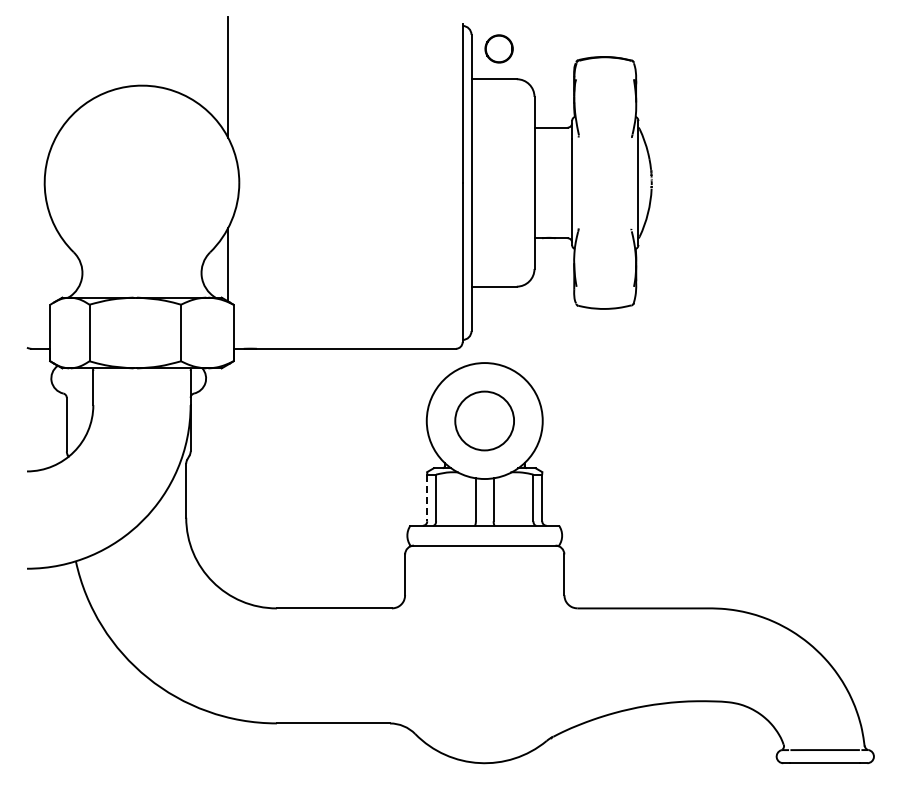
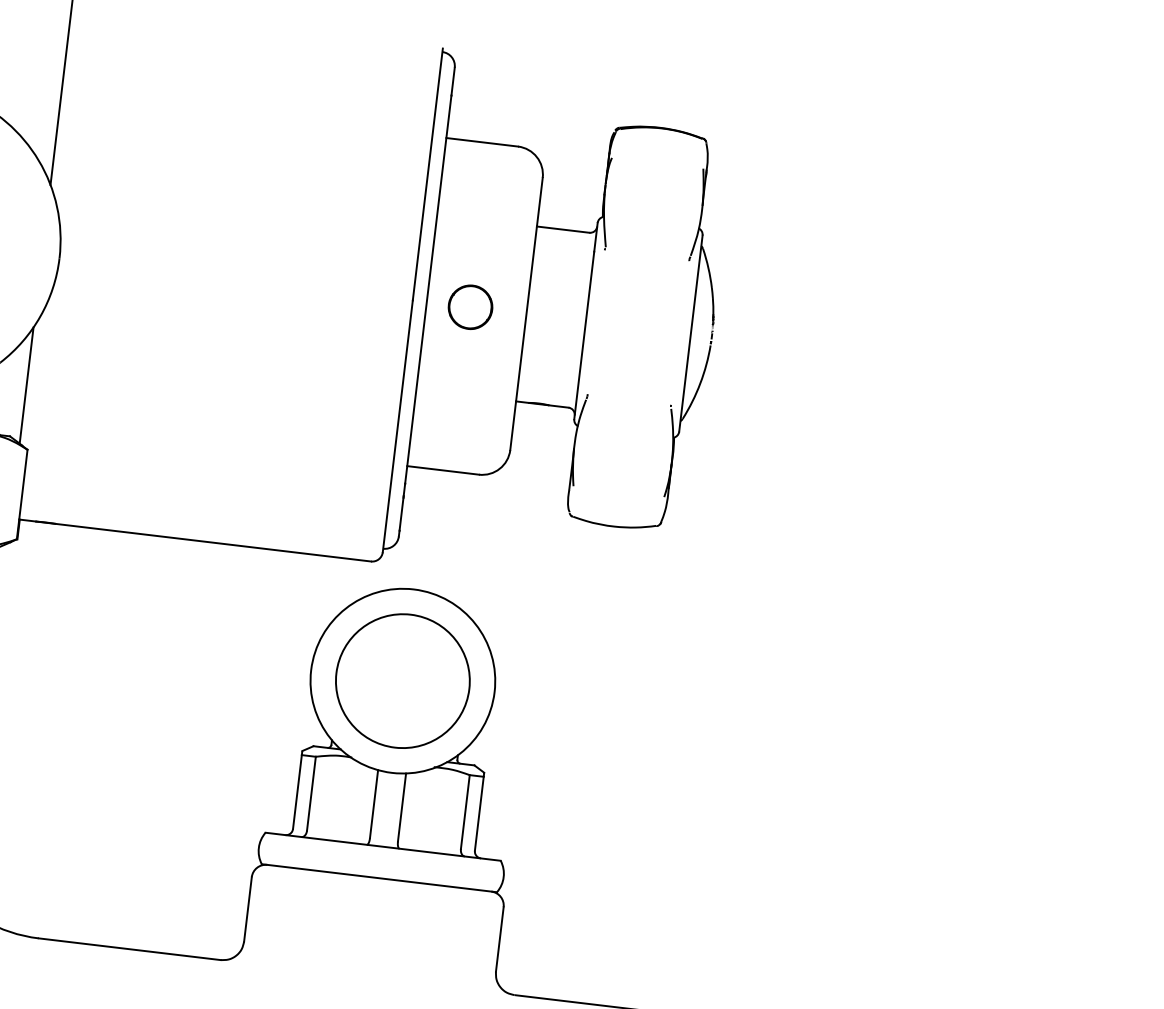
part: (498, 48) -> (469, 306), moved
circle: (484, 420) -> (402, 680), size x1.43
line: (427, 498) -> (297, 792), dashed -> solid

